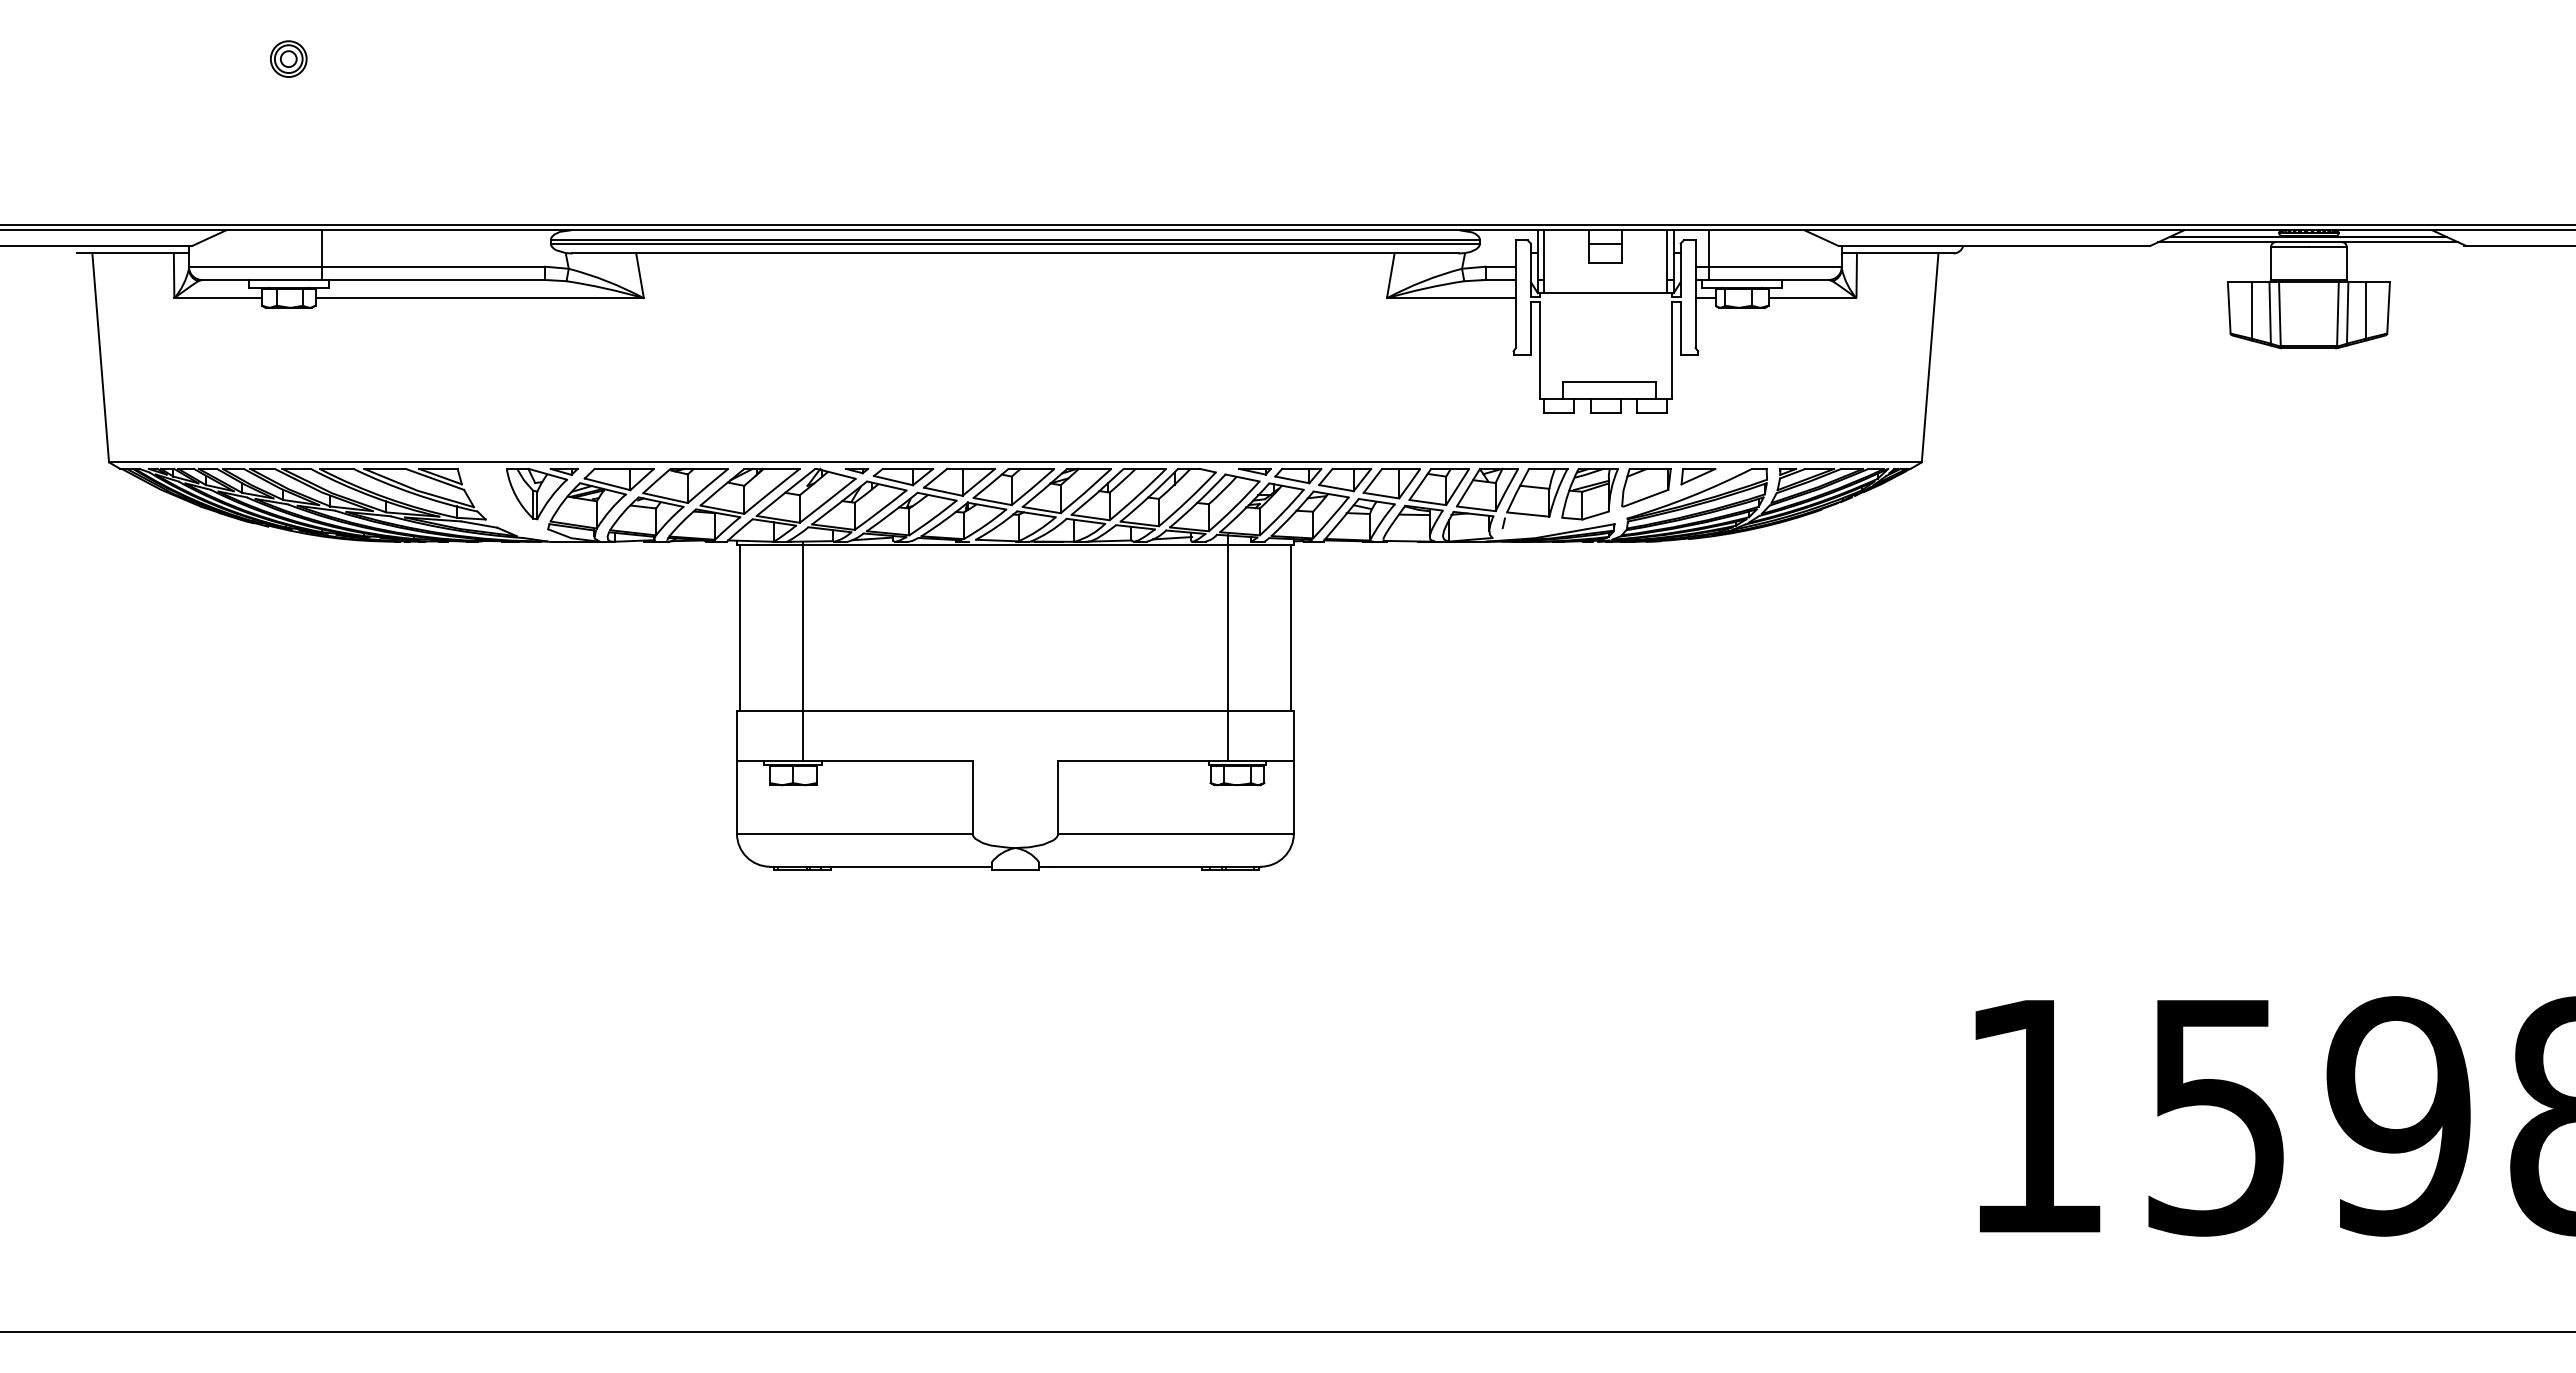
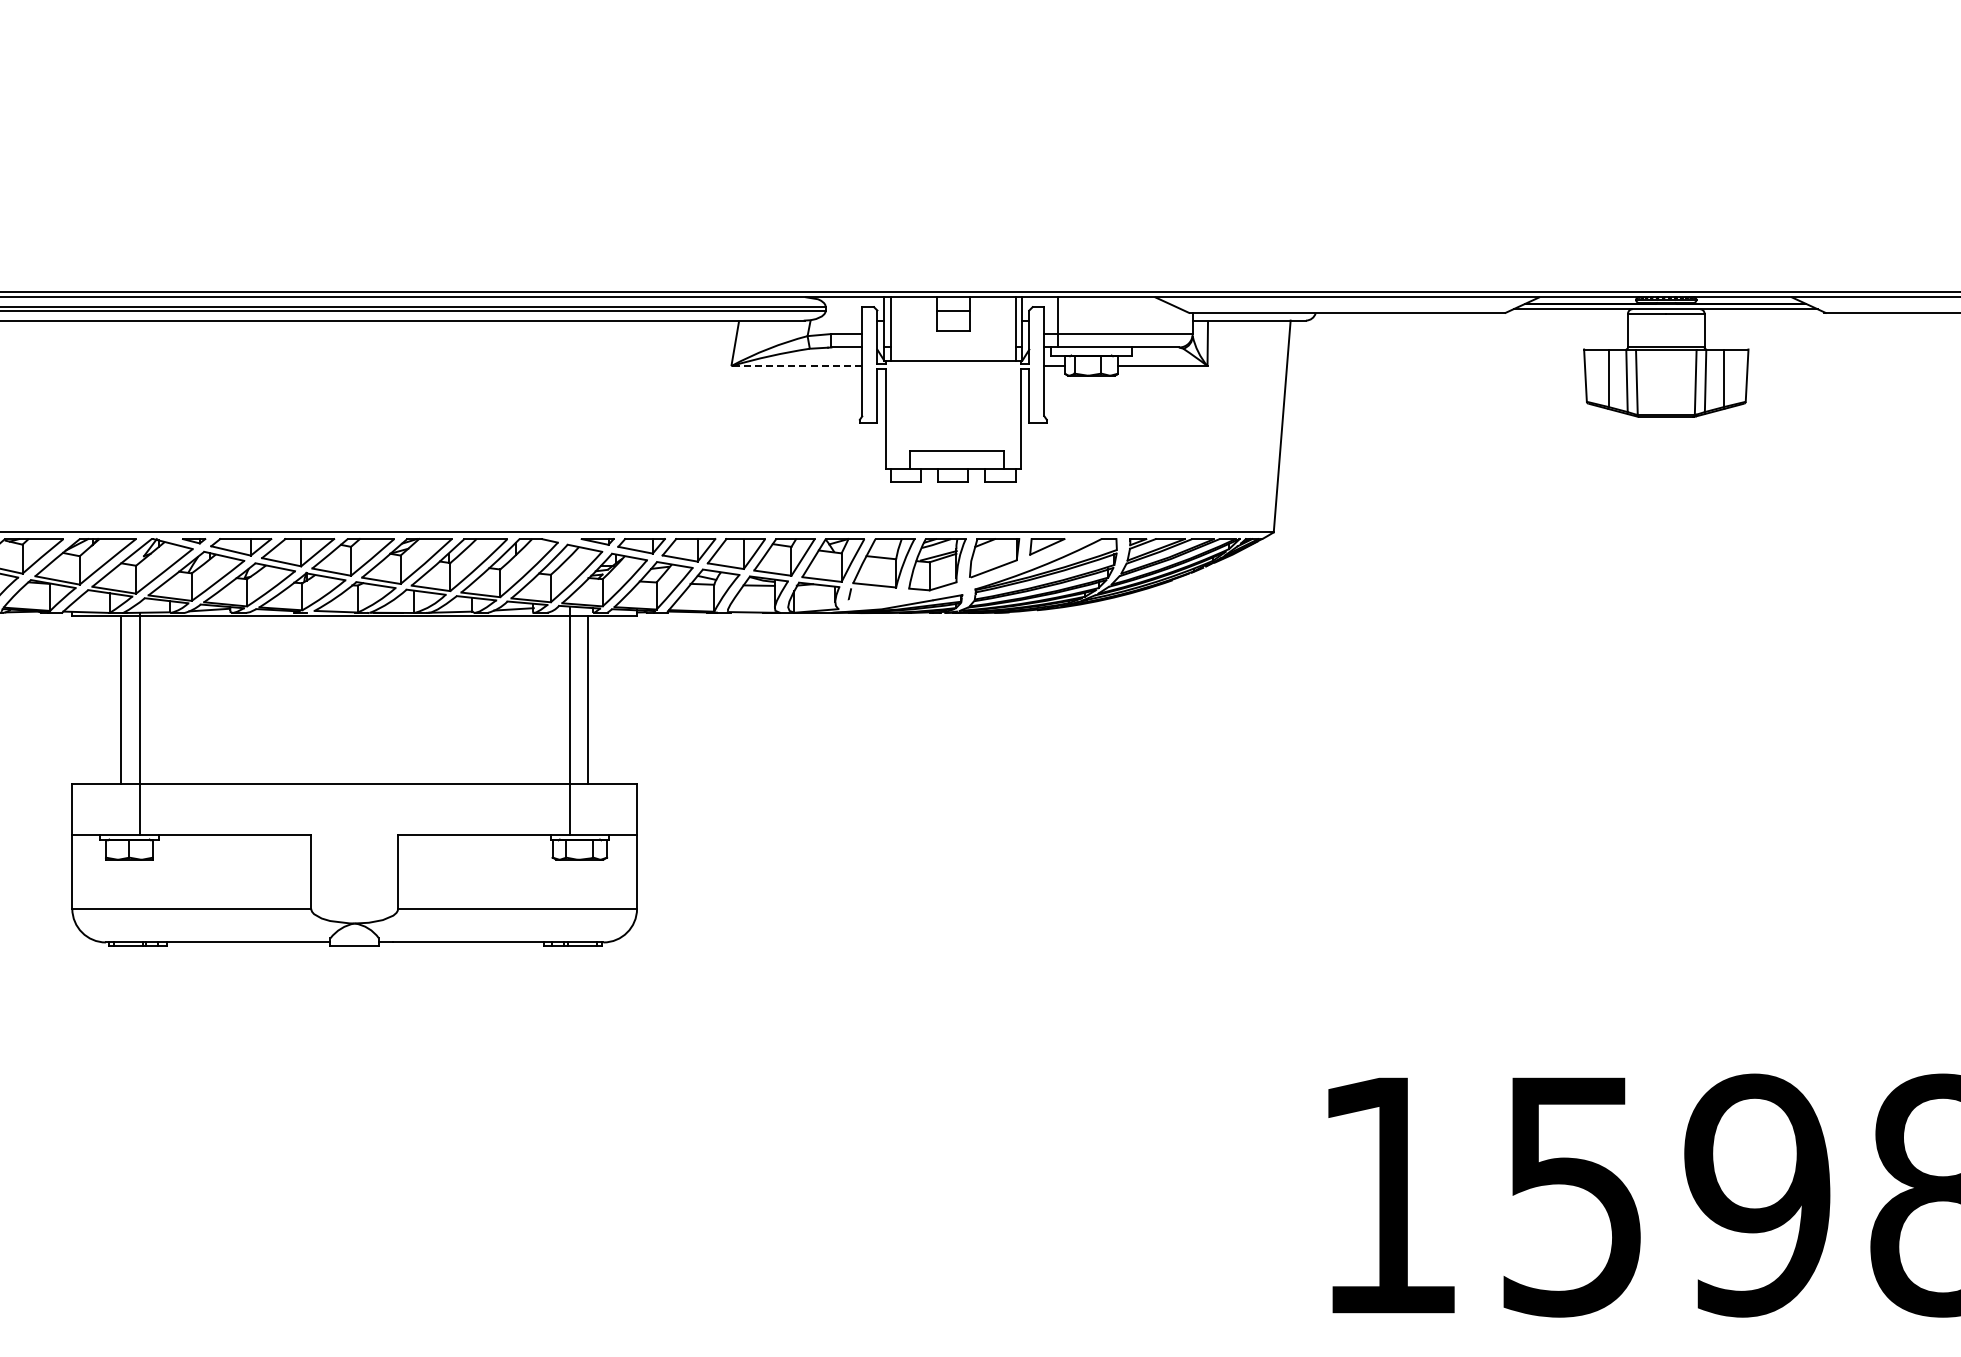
line: (1451, 298) -> (796, 366), solid -> dashed
line: (740, 627) -> (121, 699), moved
line: (1290, 627) -> (587, 699), moved

